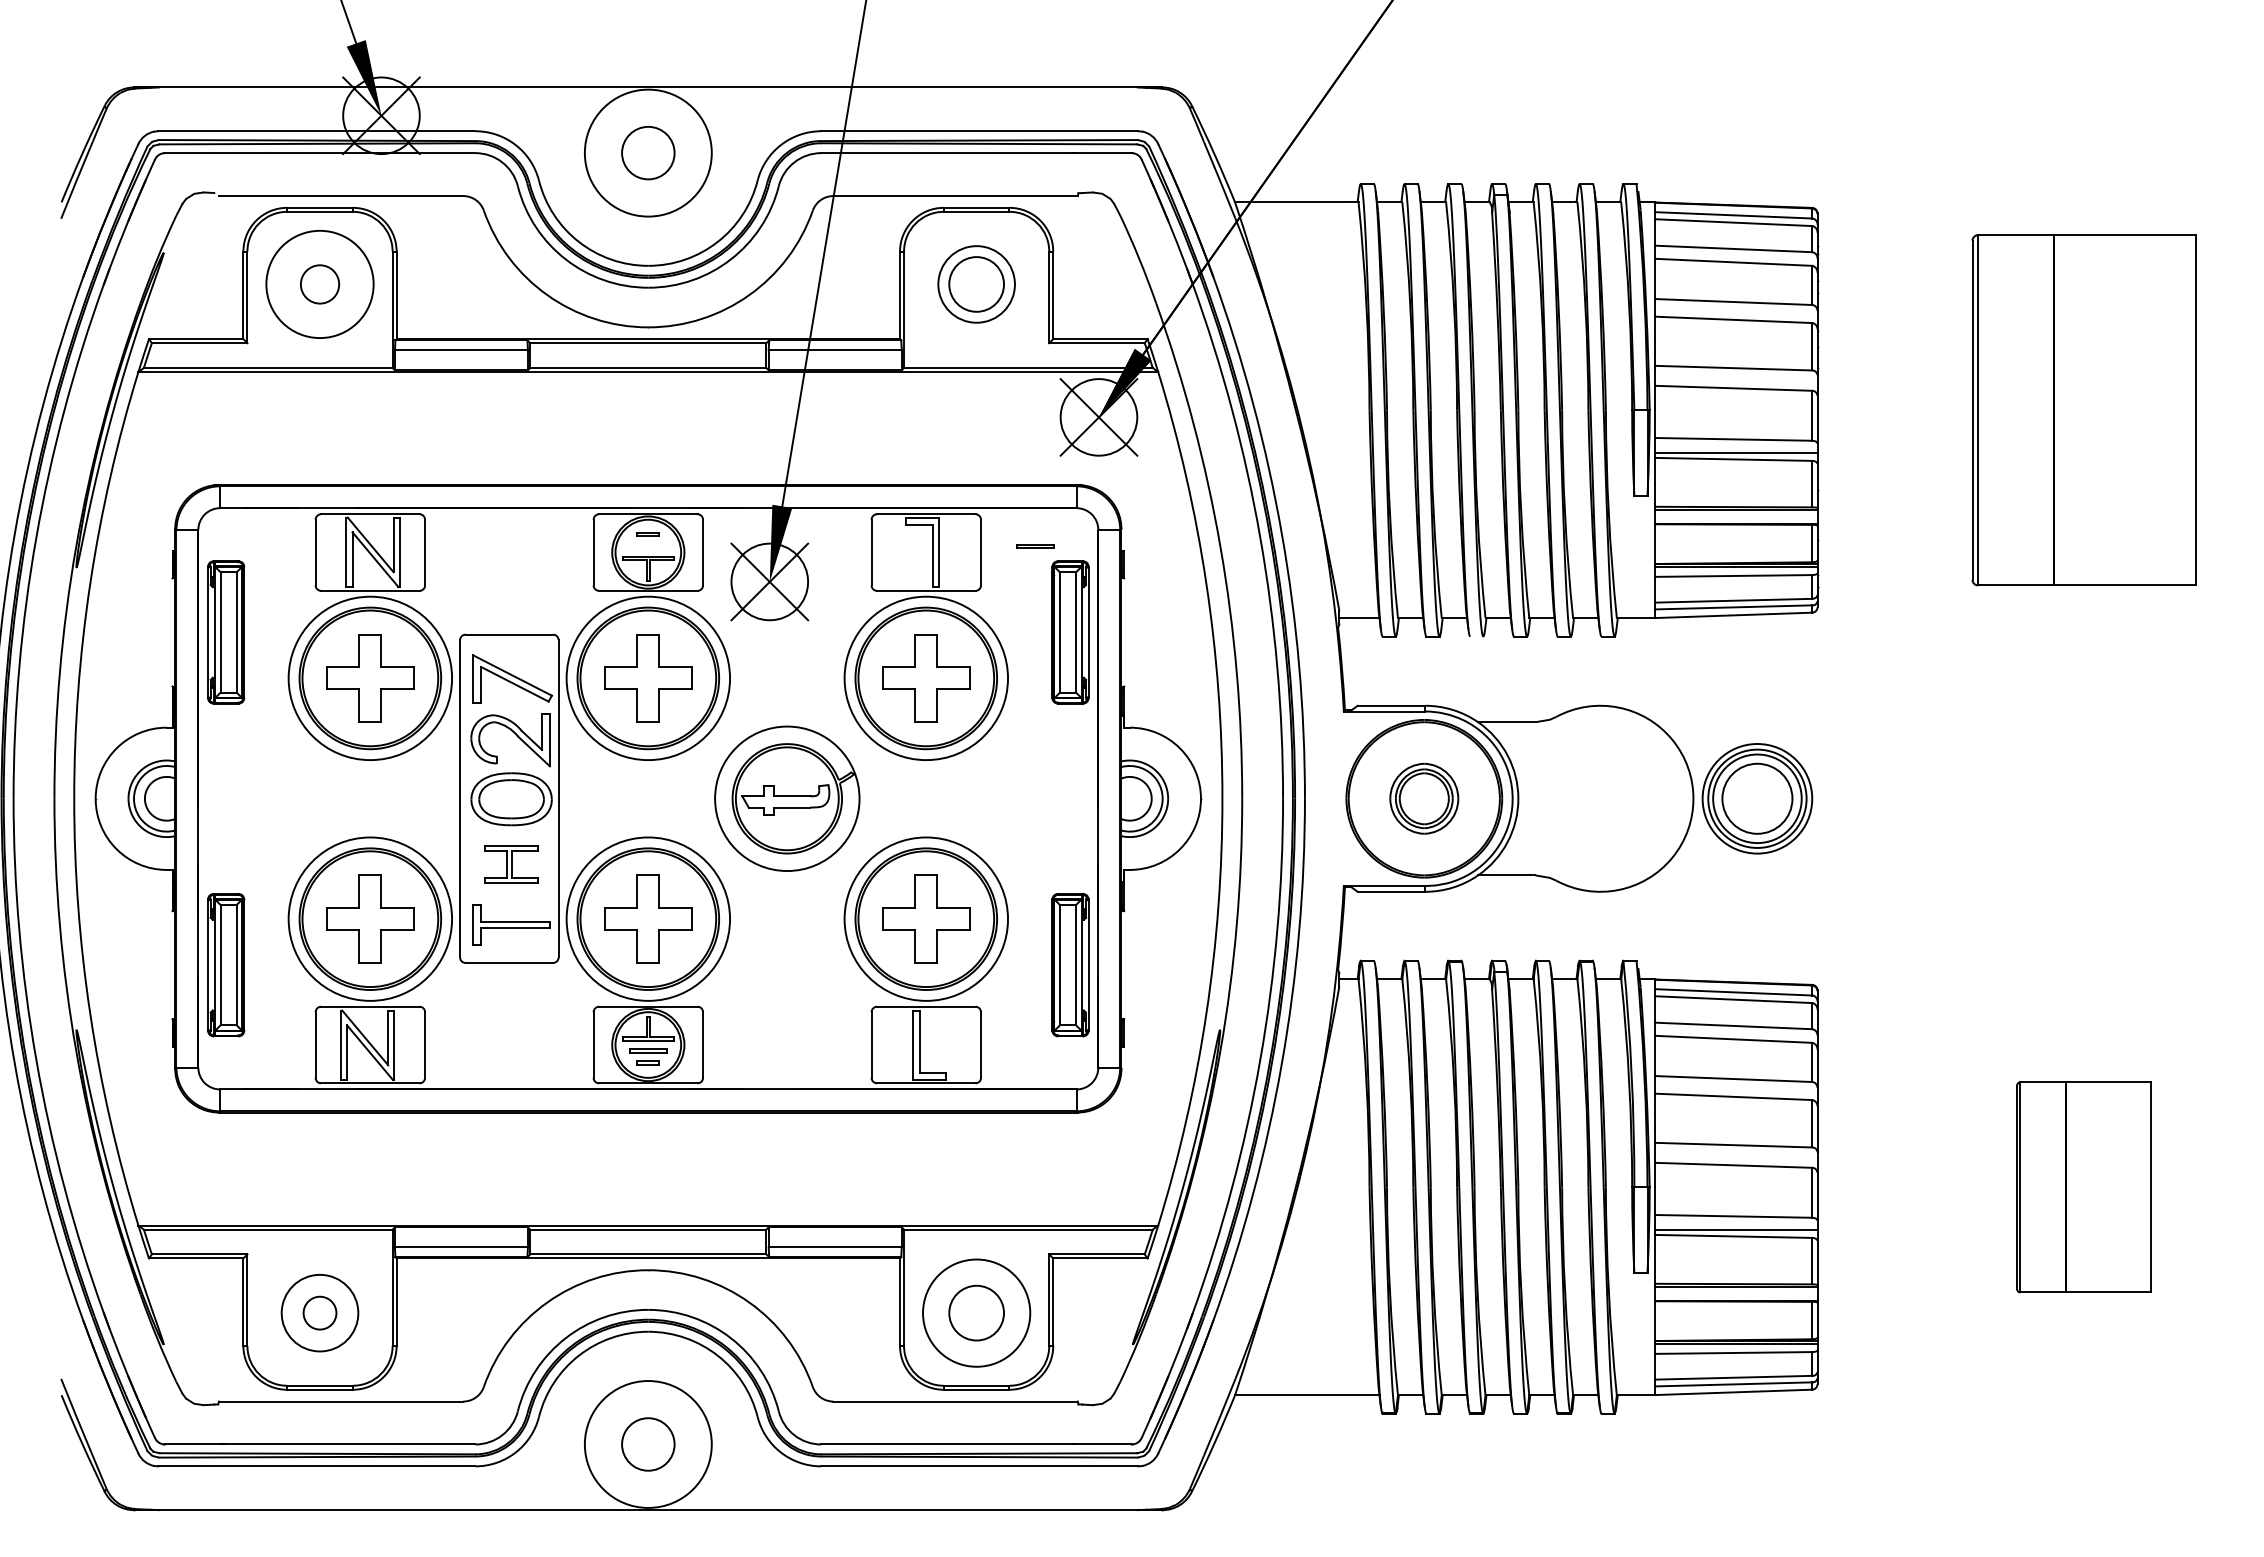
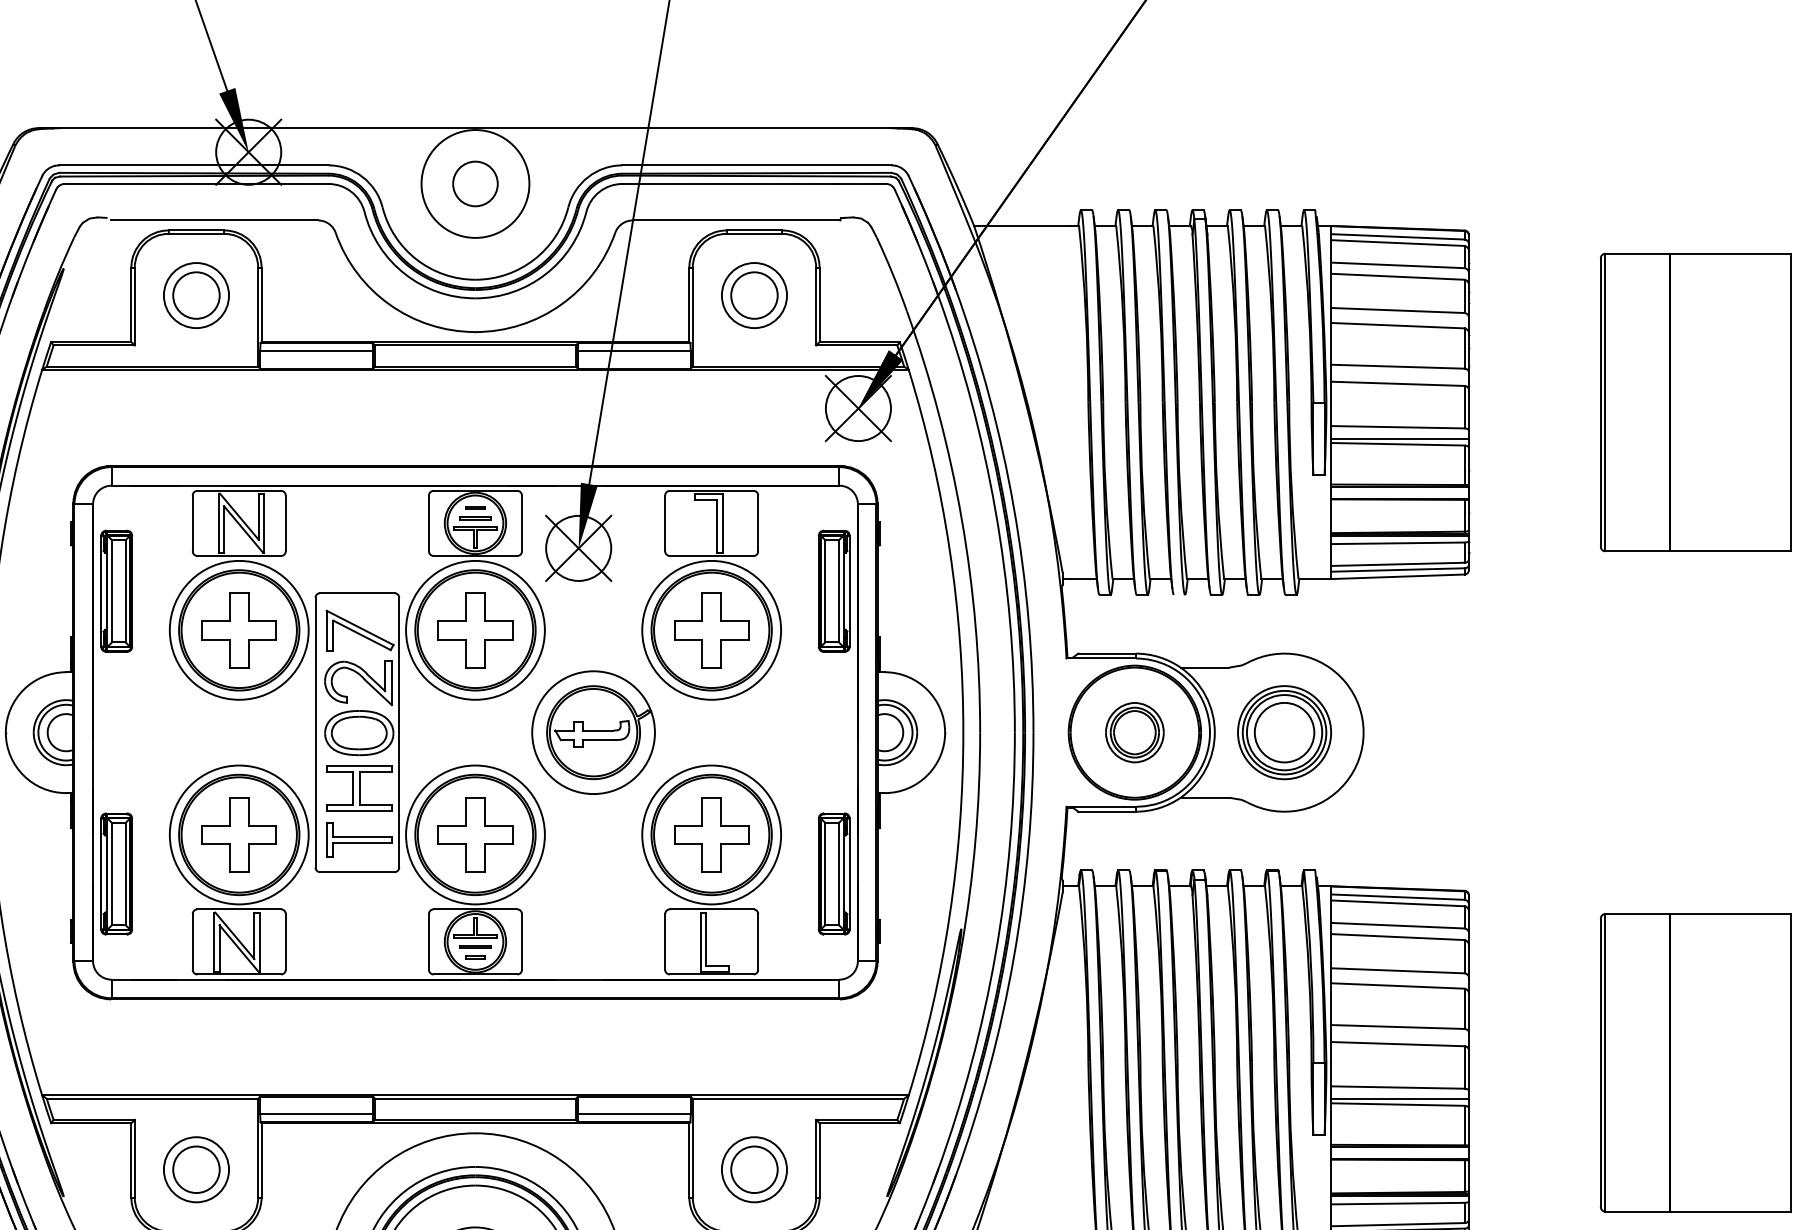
circle: (319, 284) -> (196, 295), size x0.71
circle: (319, 284) -> (196, 295), size x1.43
line: (1035, 545) -> (475, 517), moved
part: (1757, 798) -> (1284, 732), moved
part: (511, 864) -> (359, 788), size x1.43
part: (2083, 1187) -> (1695, 1062), size x1.67
circle: (319, 1312) -> (196, 1169), size x1.67
circle: (976, 1312) -> (754, 1169), size x0.71

